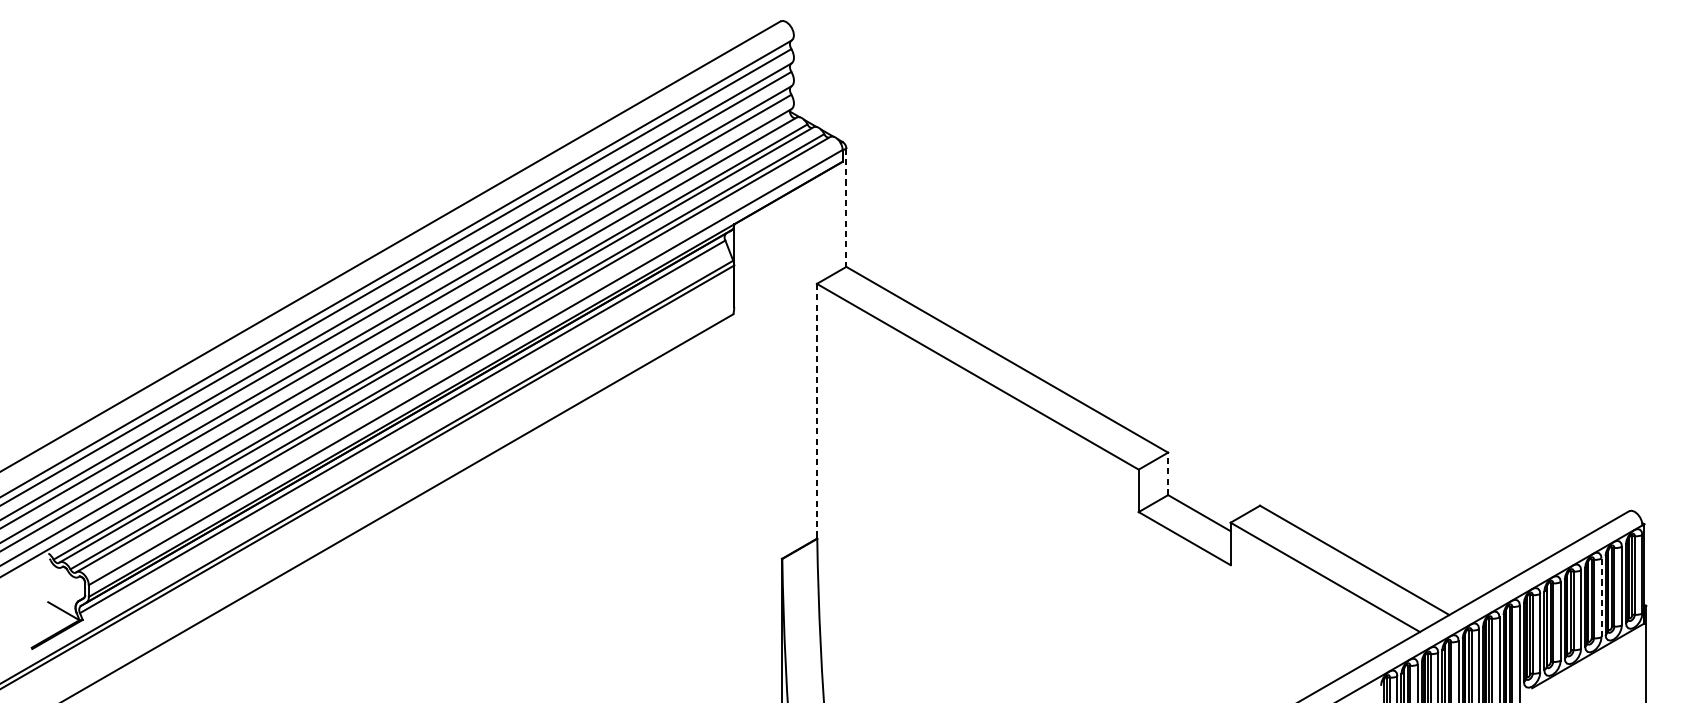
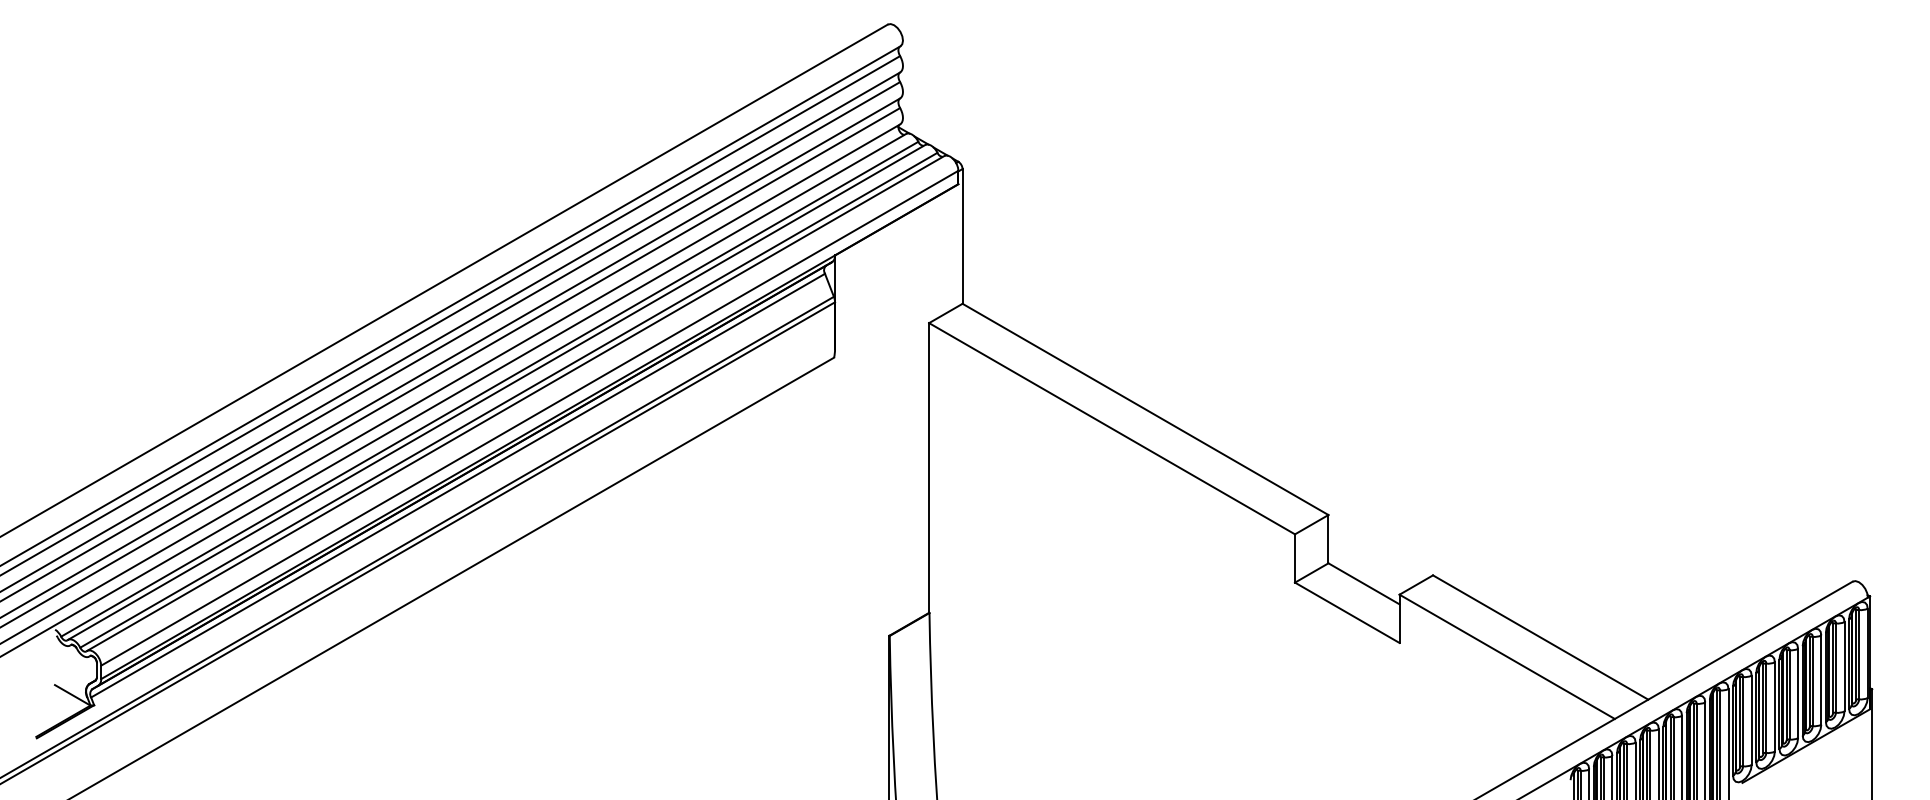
line: (846, 207) -> (962, 236), dashed -> solid
line: (817, 410) -> (929, 467), dashed -> solid
line: (1168, 473) -> (1328, 538), dashed -> solid
line: (1601, 598) -> (1821, 680), dashed -> solid

